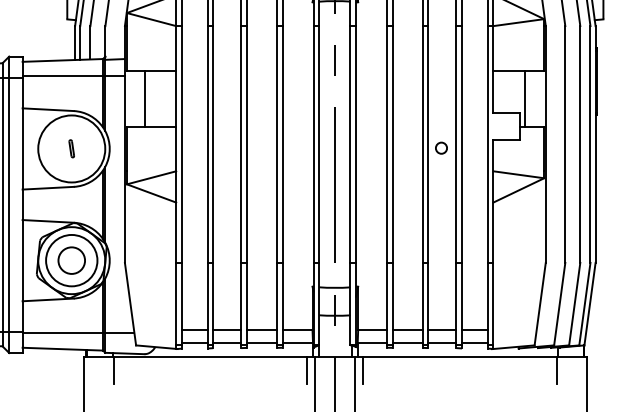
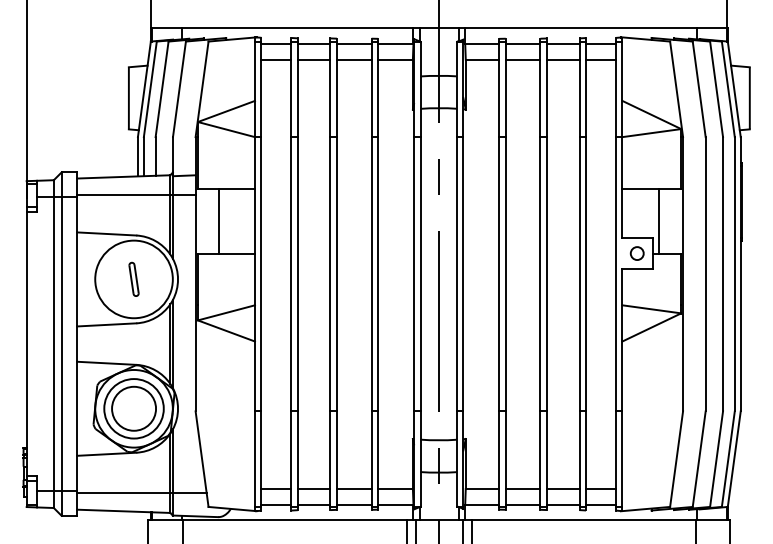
part: (71, 148) -> (133, 278), size x1.67
circle: (440, 148) -> (636, 253), moved
circle: (72, 260) -> (134, 408), size x1.43

